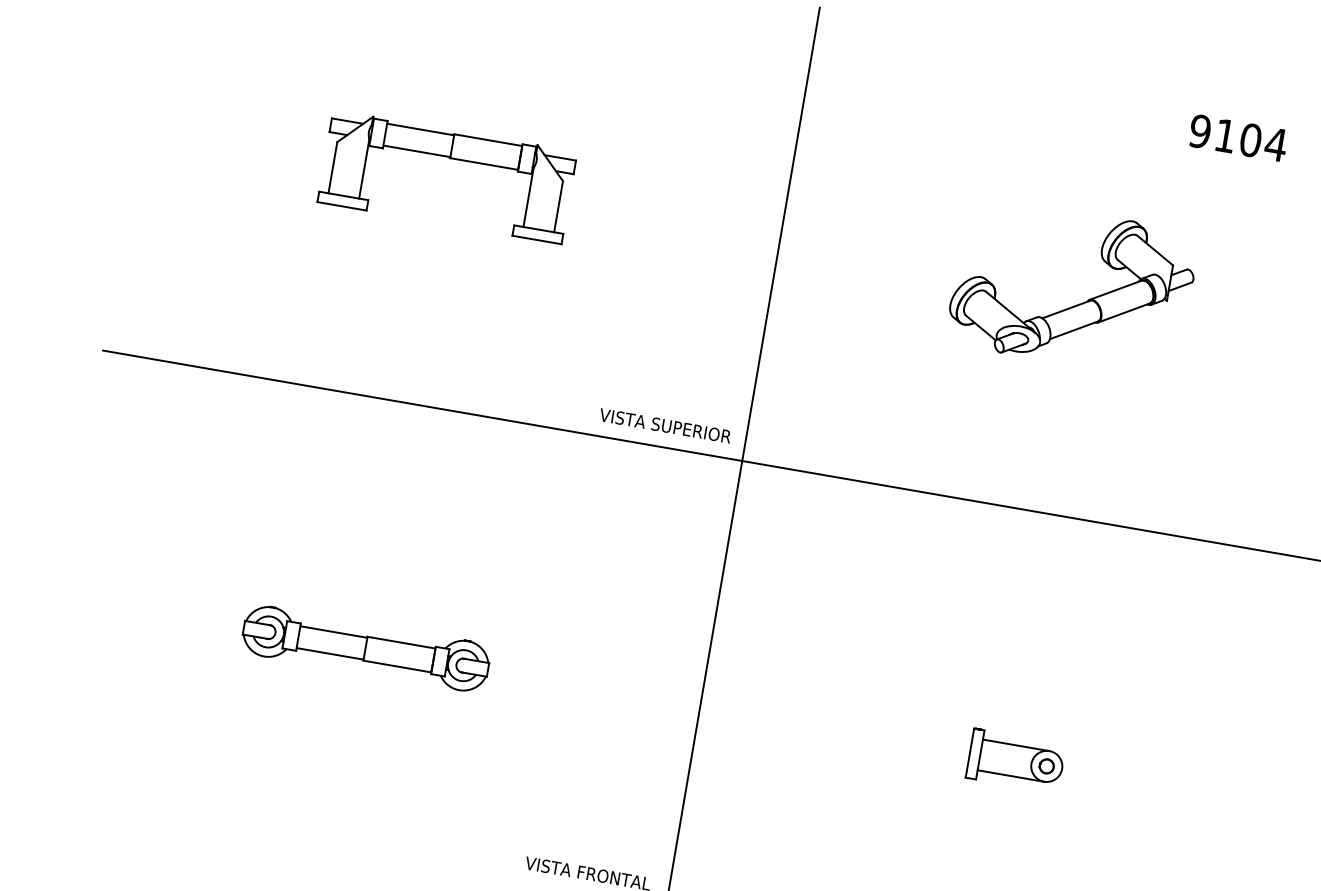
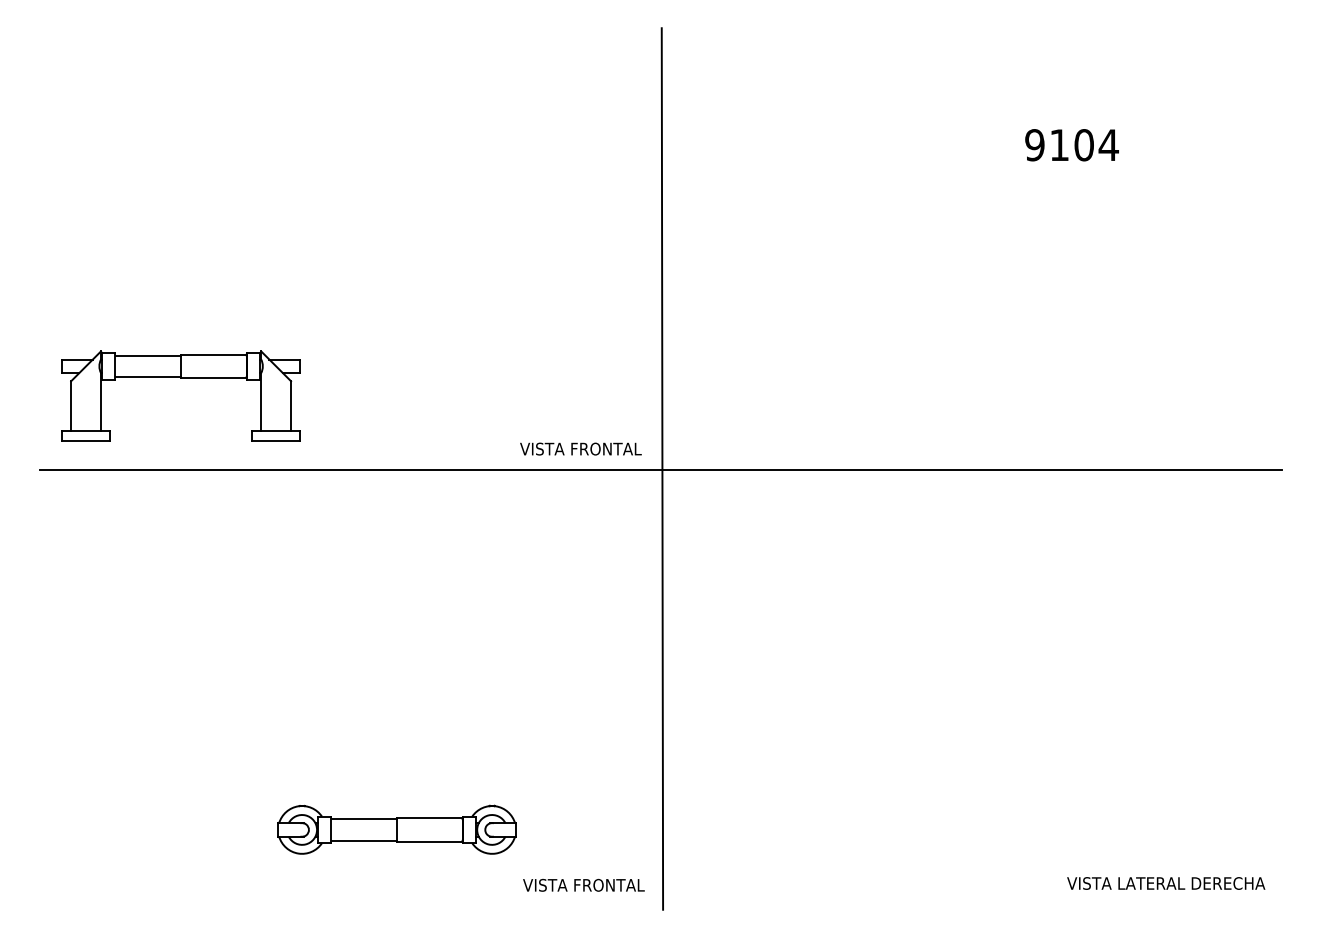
text: (1237, 138) -> (1071, 145), moved
part: (450, 158) -> (180, 378), moved
part: (1079, 303) -> (955, 265), removed
text: (690, 429) -> (608, 448), VISTA SUPERIOR -> VISTA FRONTAL
part: (365, 648) -> (396, 829), moved
part: (1016, 760) -> (970, 708), removed

